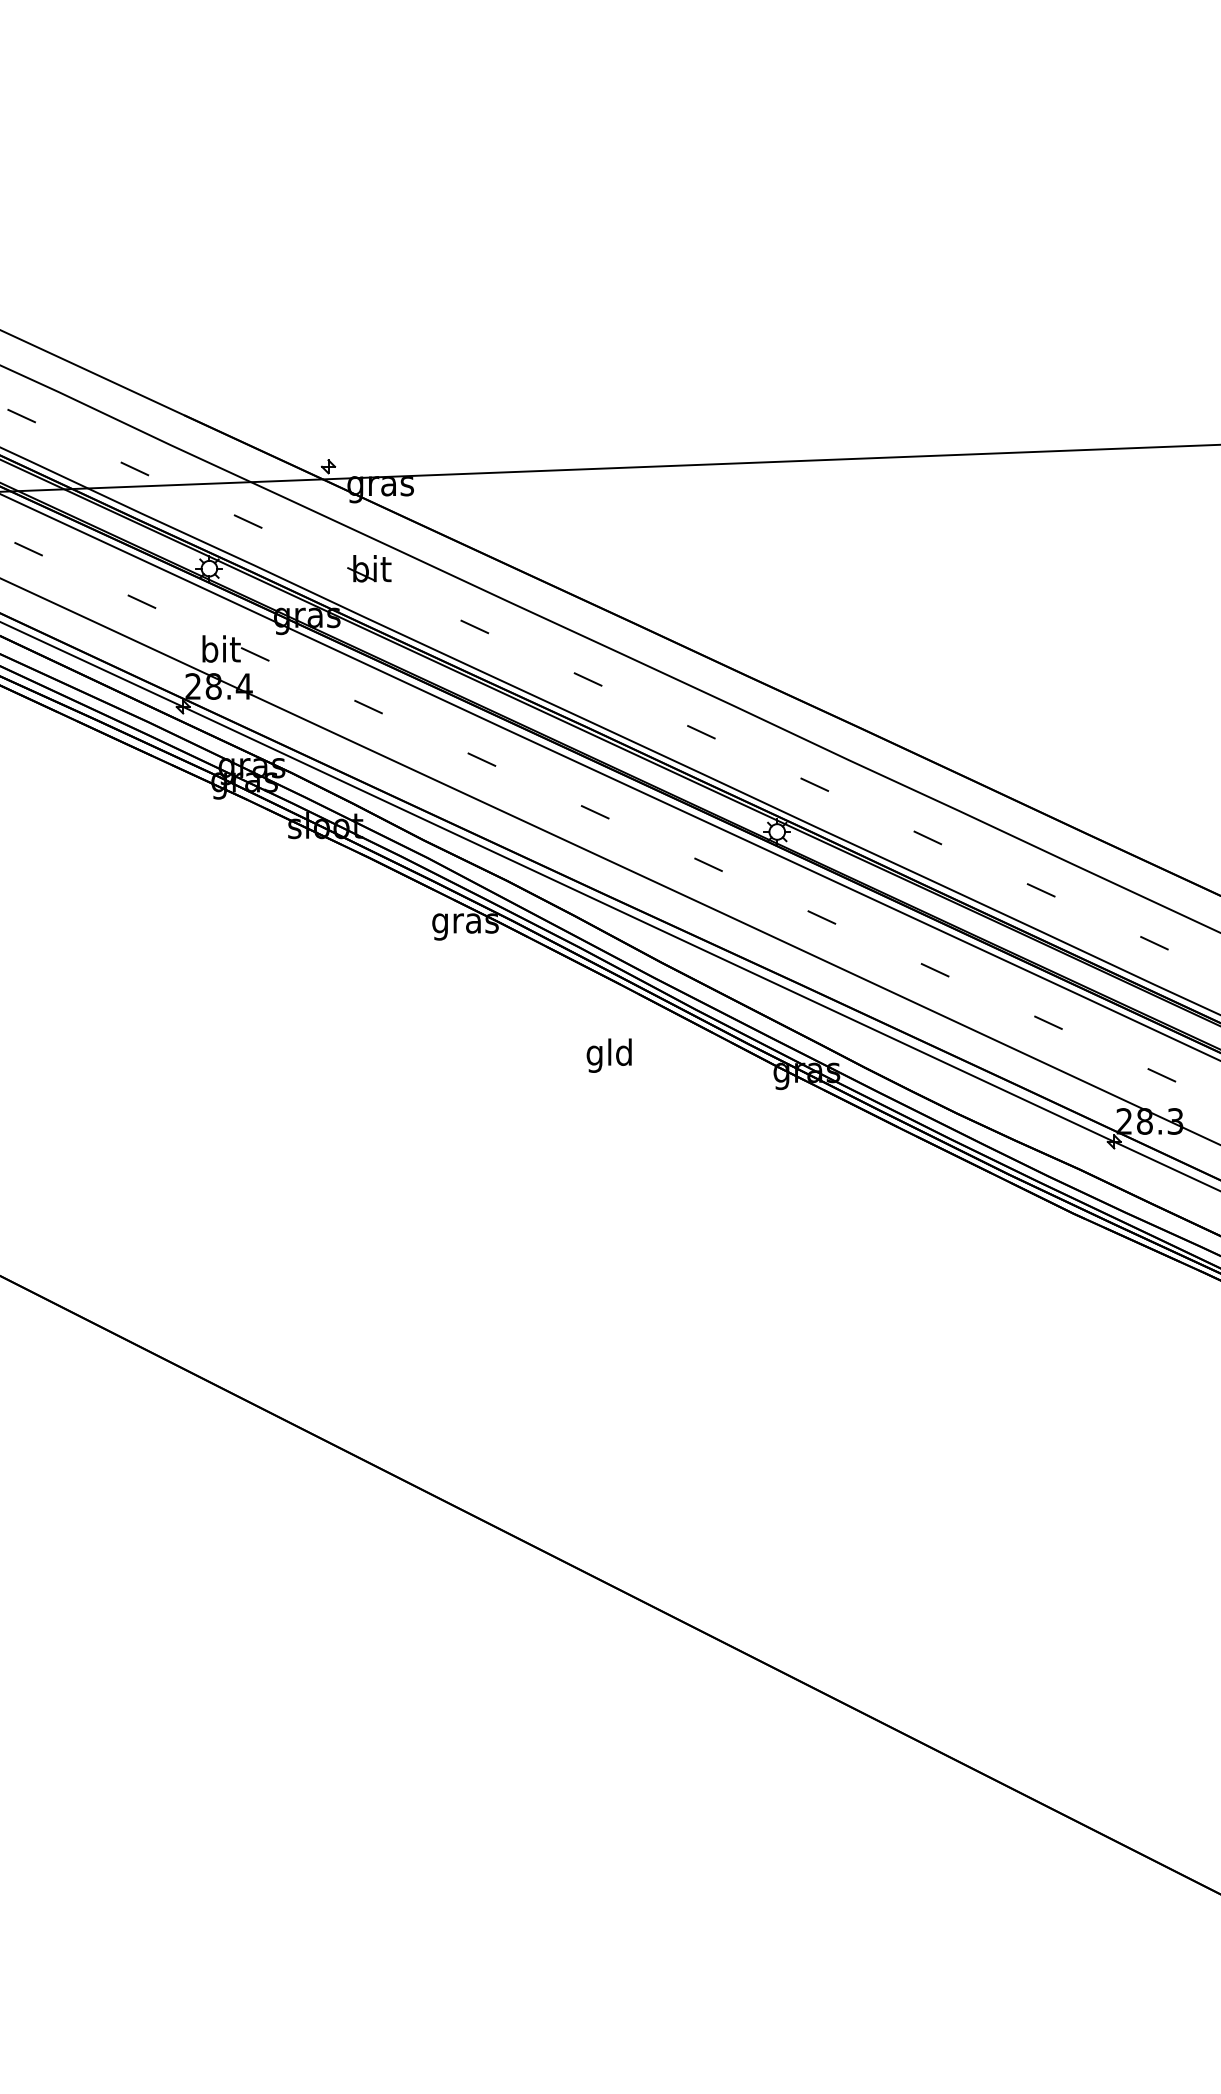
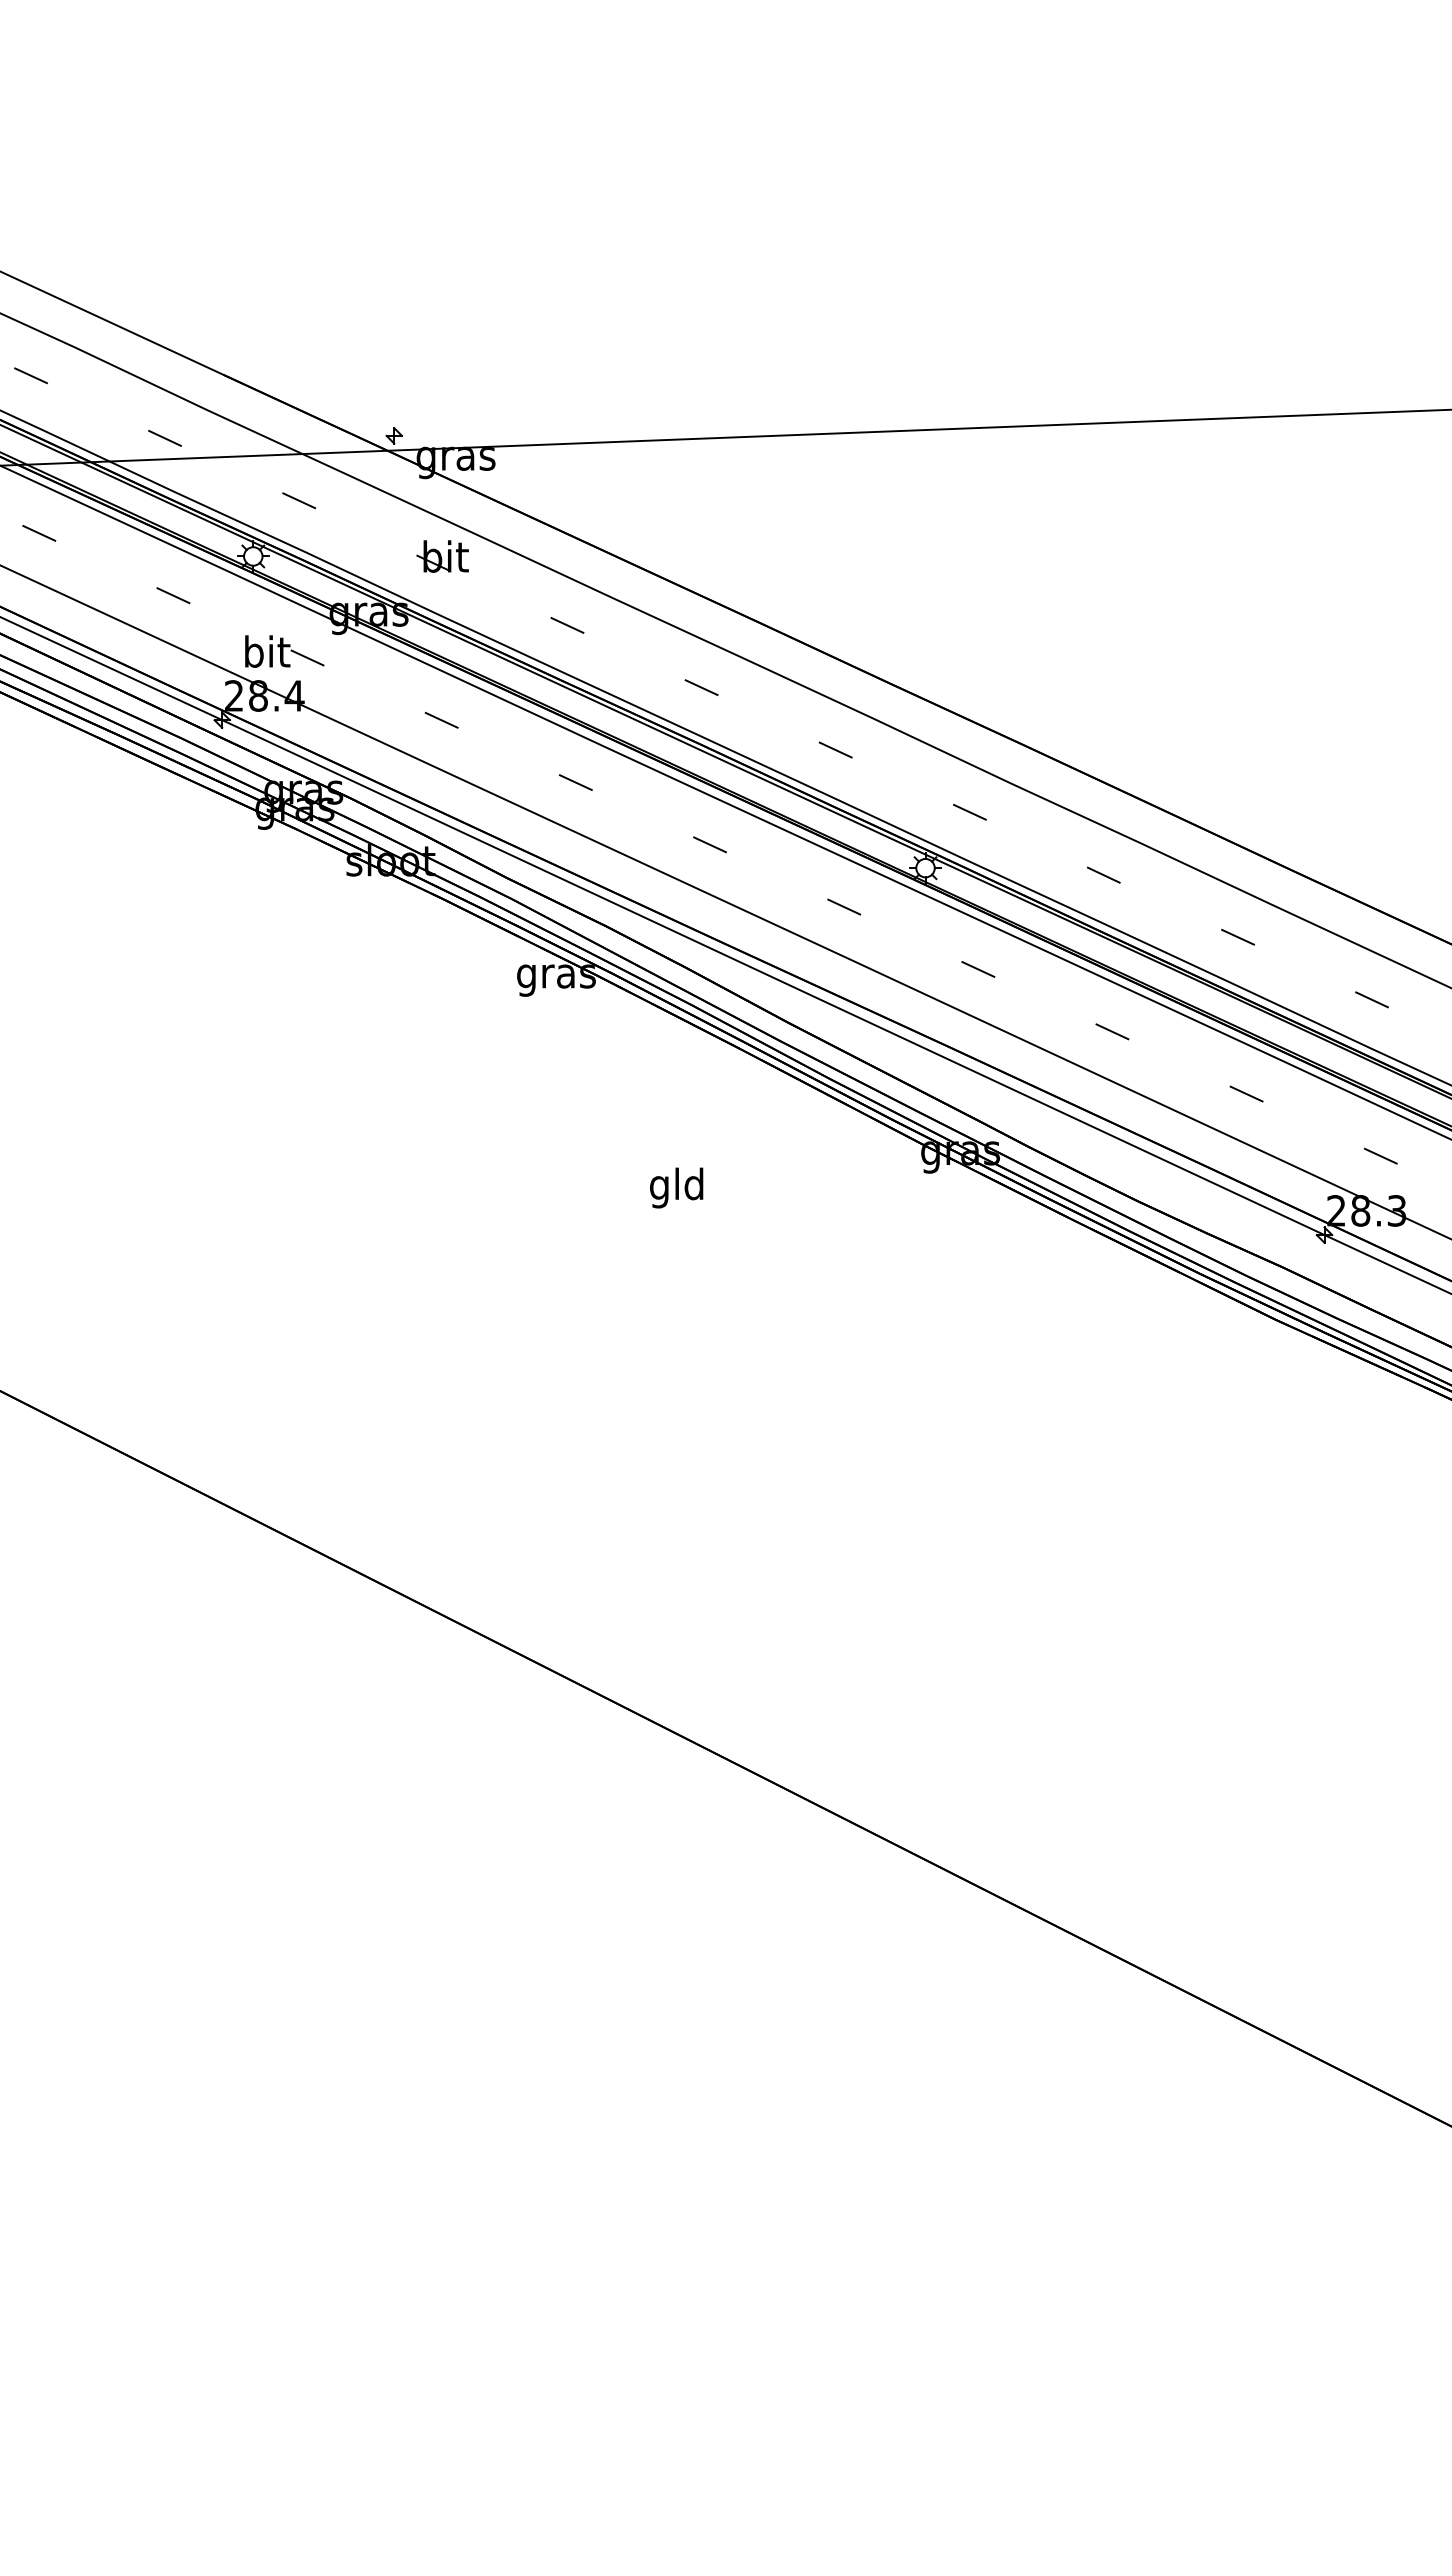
text: (609, 1055) -> (676, 1187), moved

